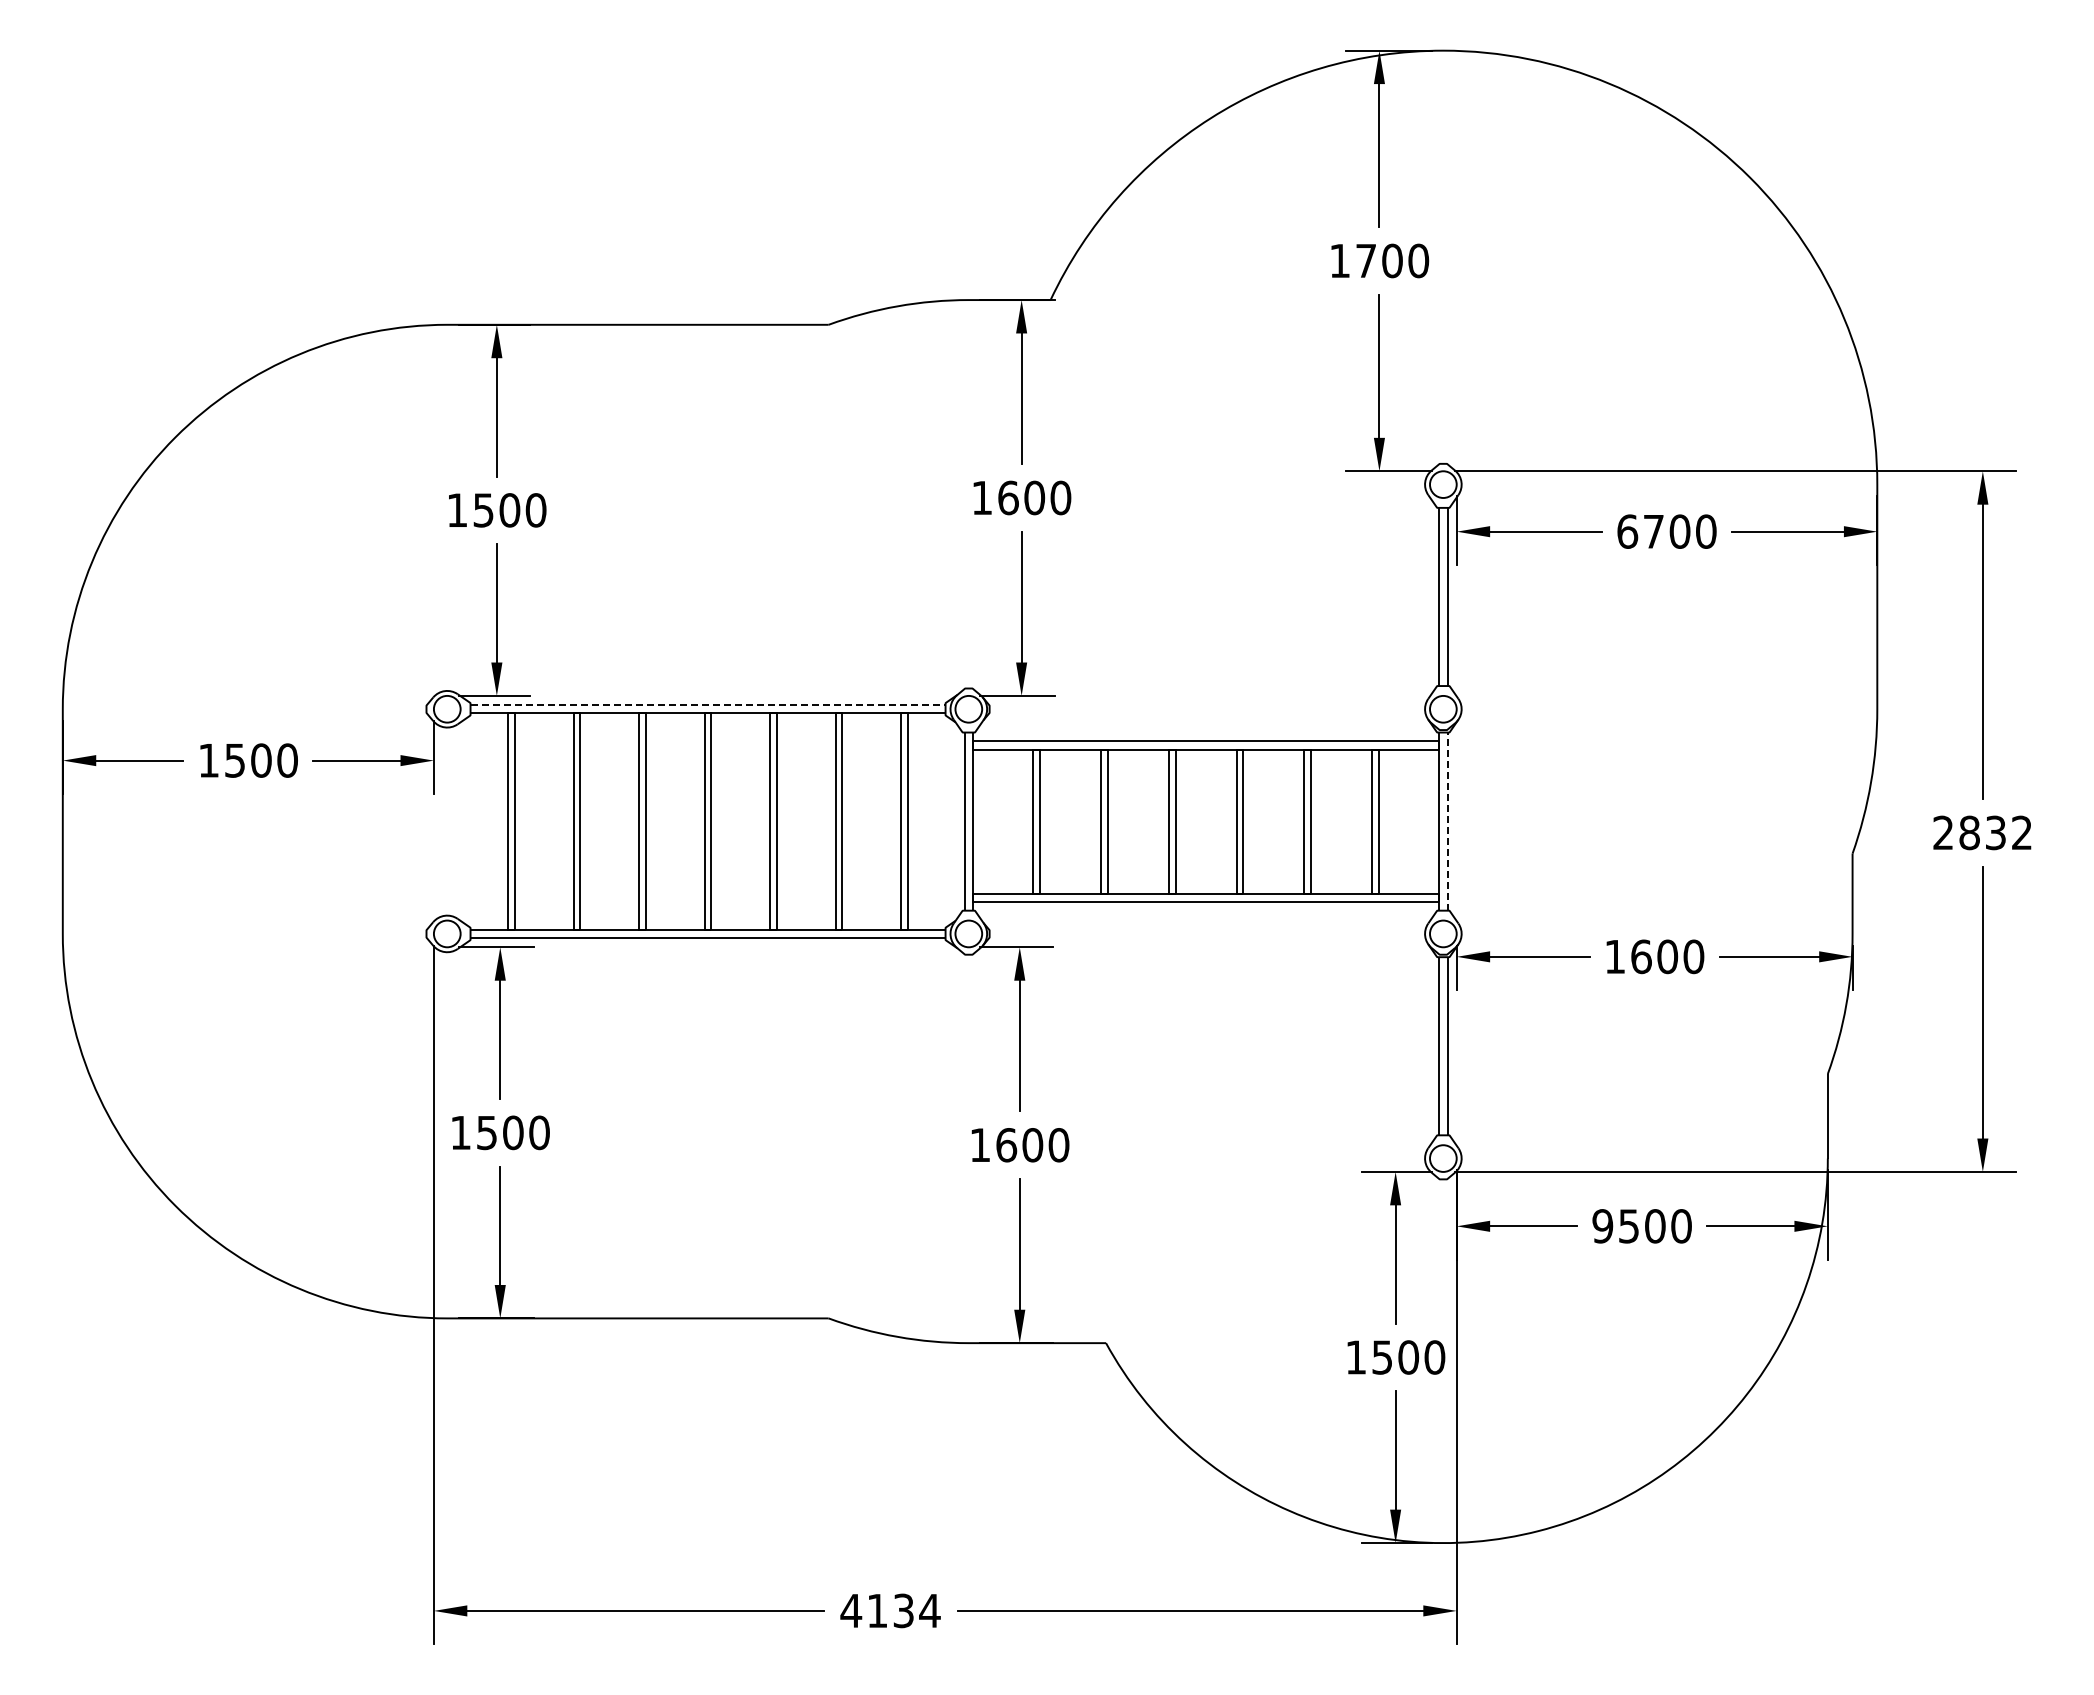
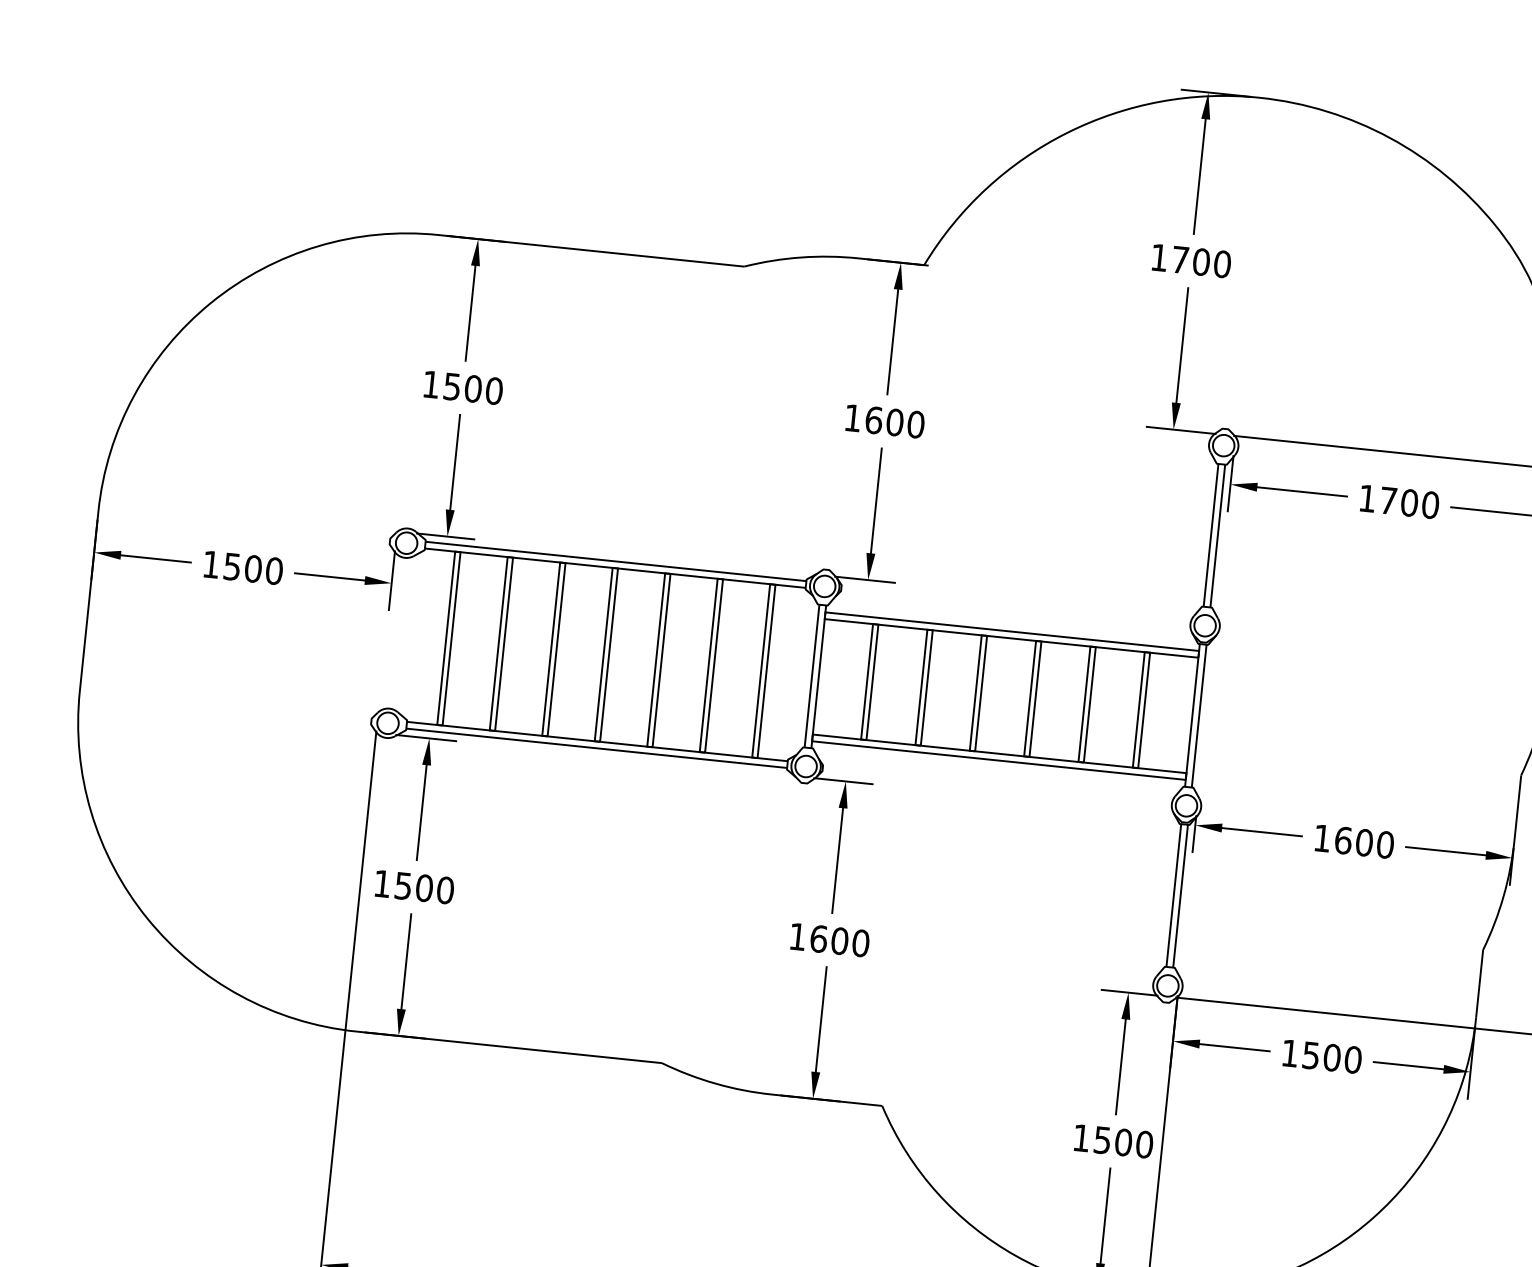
text: (1627, 531) -> (1367, 498), 6700 -> 1700
line: (708, 705) -> (616, 561), dashed -> solid
line: (1447, 821) -> (1199, 716), dashed -> solid
text: (1602, 1226) -> (1289, 1053), 9500 -> 1500

